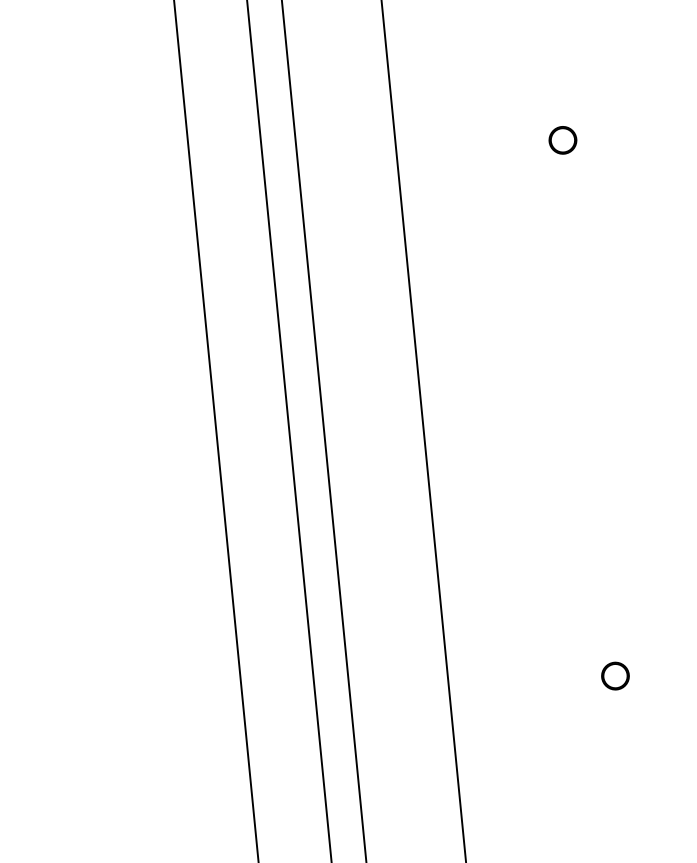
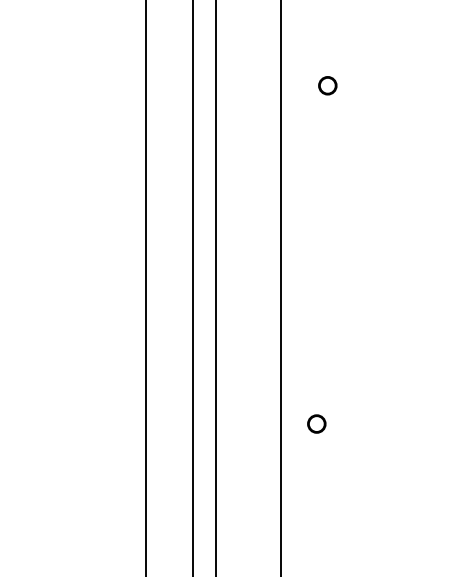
circle: (562, 139) -> (327, 85), moved
circle: (614, 675) -> (316, 423), moved

